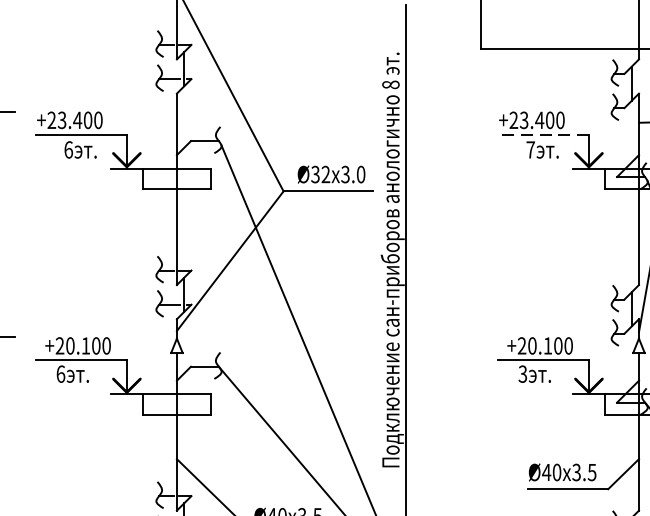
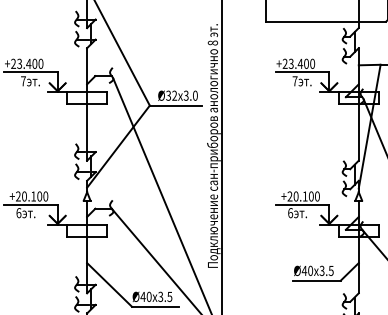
line: (543, 134) -> (302, 72), dashed -> solid
text: (68, 150) -> (23, 81), 6 -> 7
text: (522, 374) -> (290, 213), 3 -> 6

